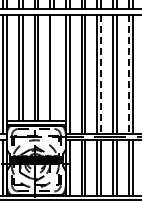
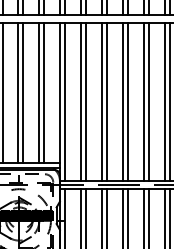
line: (53, 67) -> (43, 92), added
line: (101, 75) -> (107, 103), dashed -> solid
line: (128, 75) -> (143, 103), dashed -> solid

